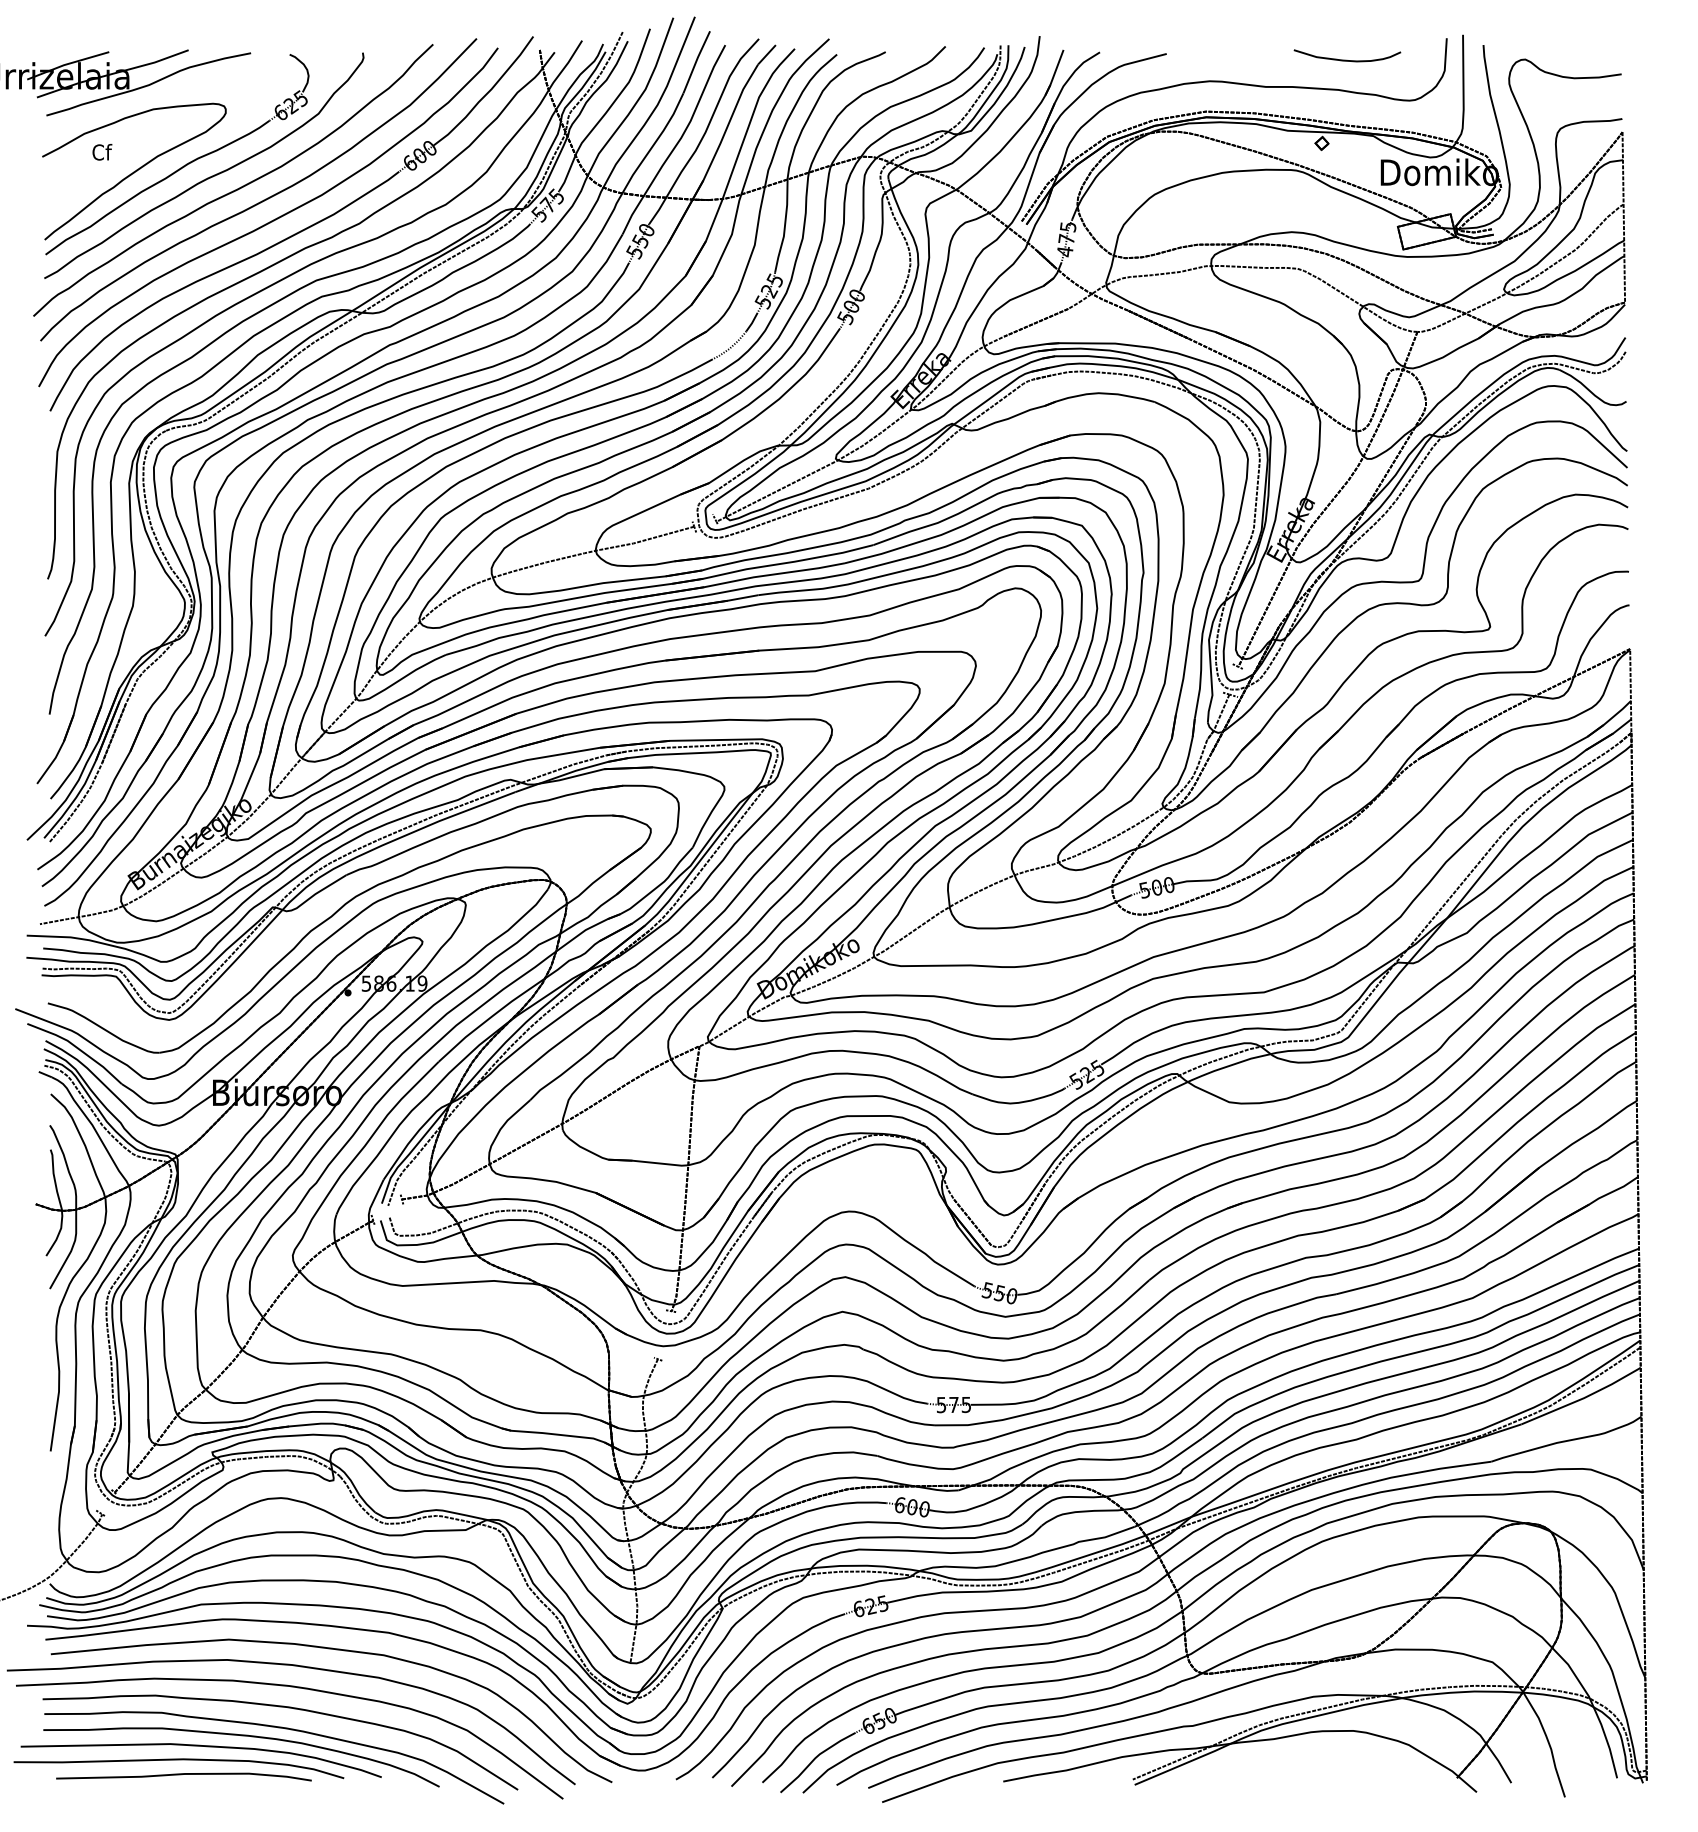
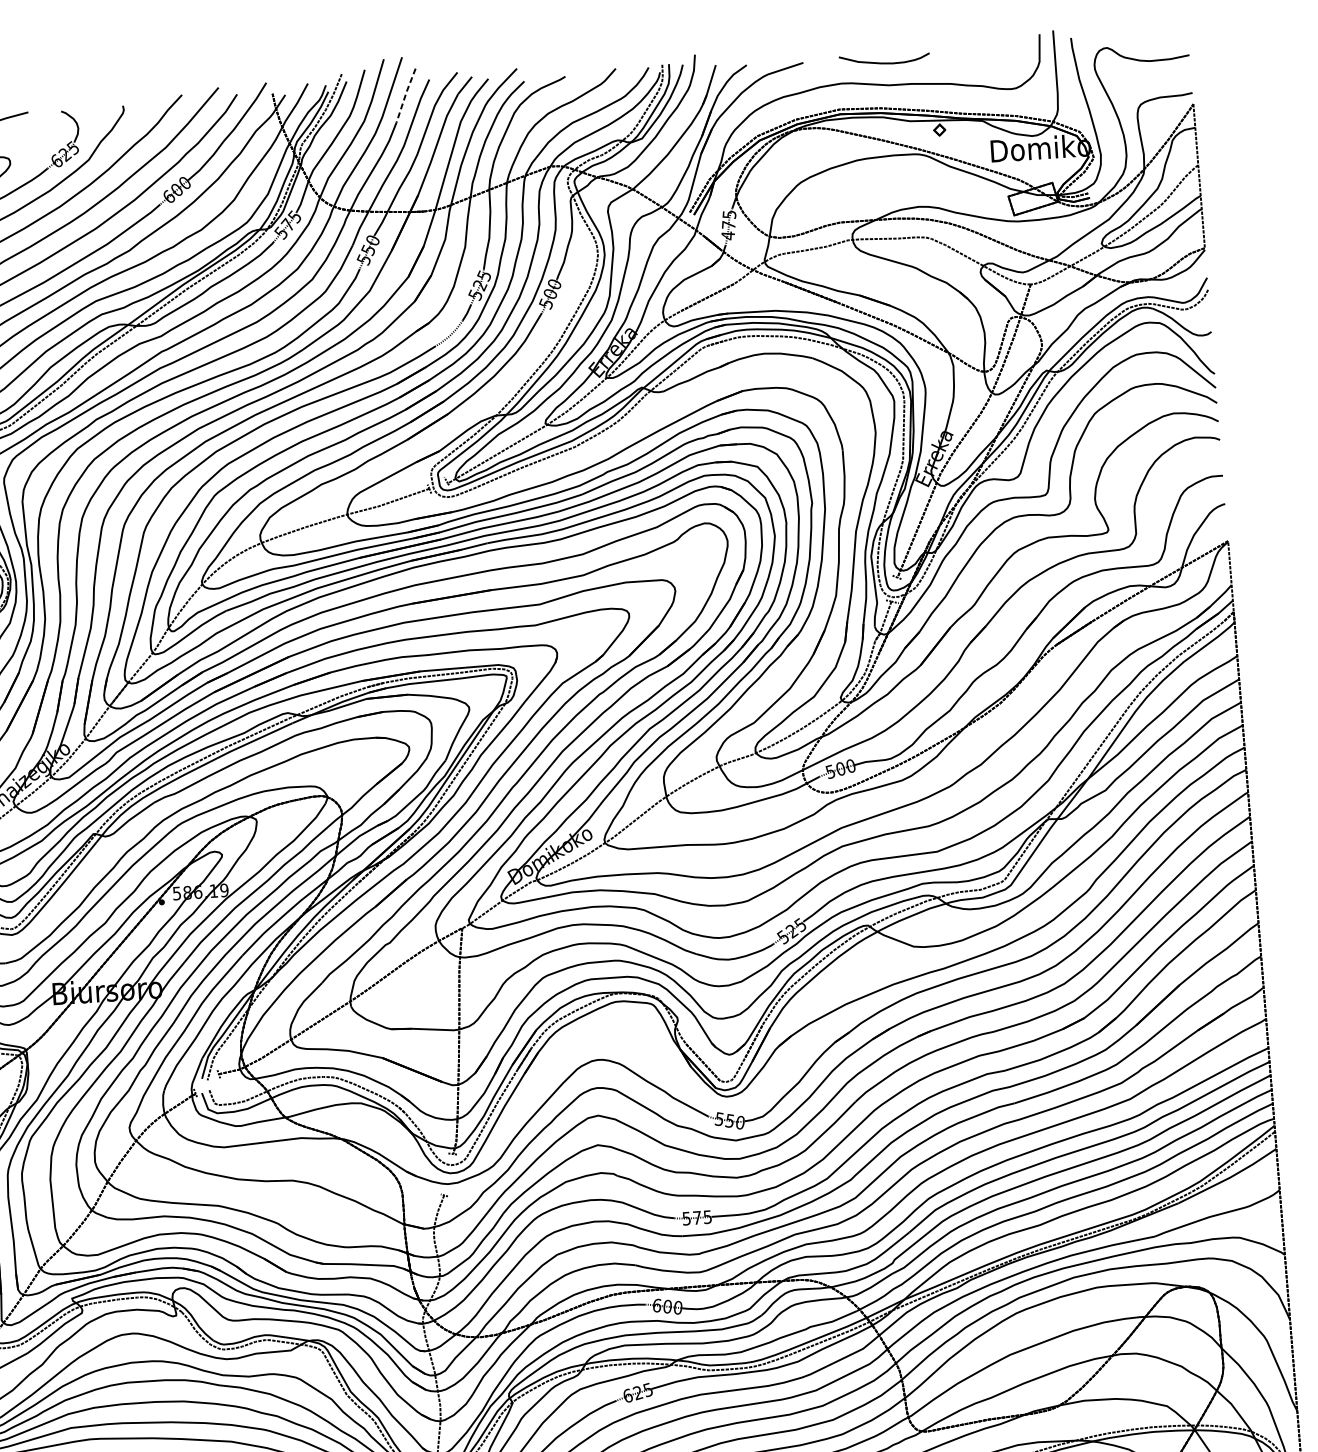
curve: (1346, 59) -> (883, 62), moved
line: (696, 61) -> (405, 94), solid -> dashed

